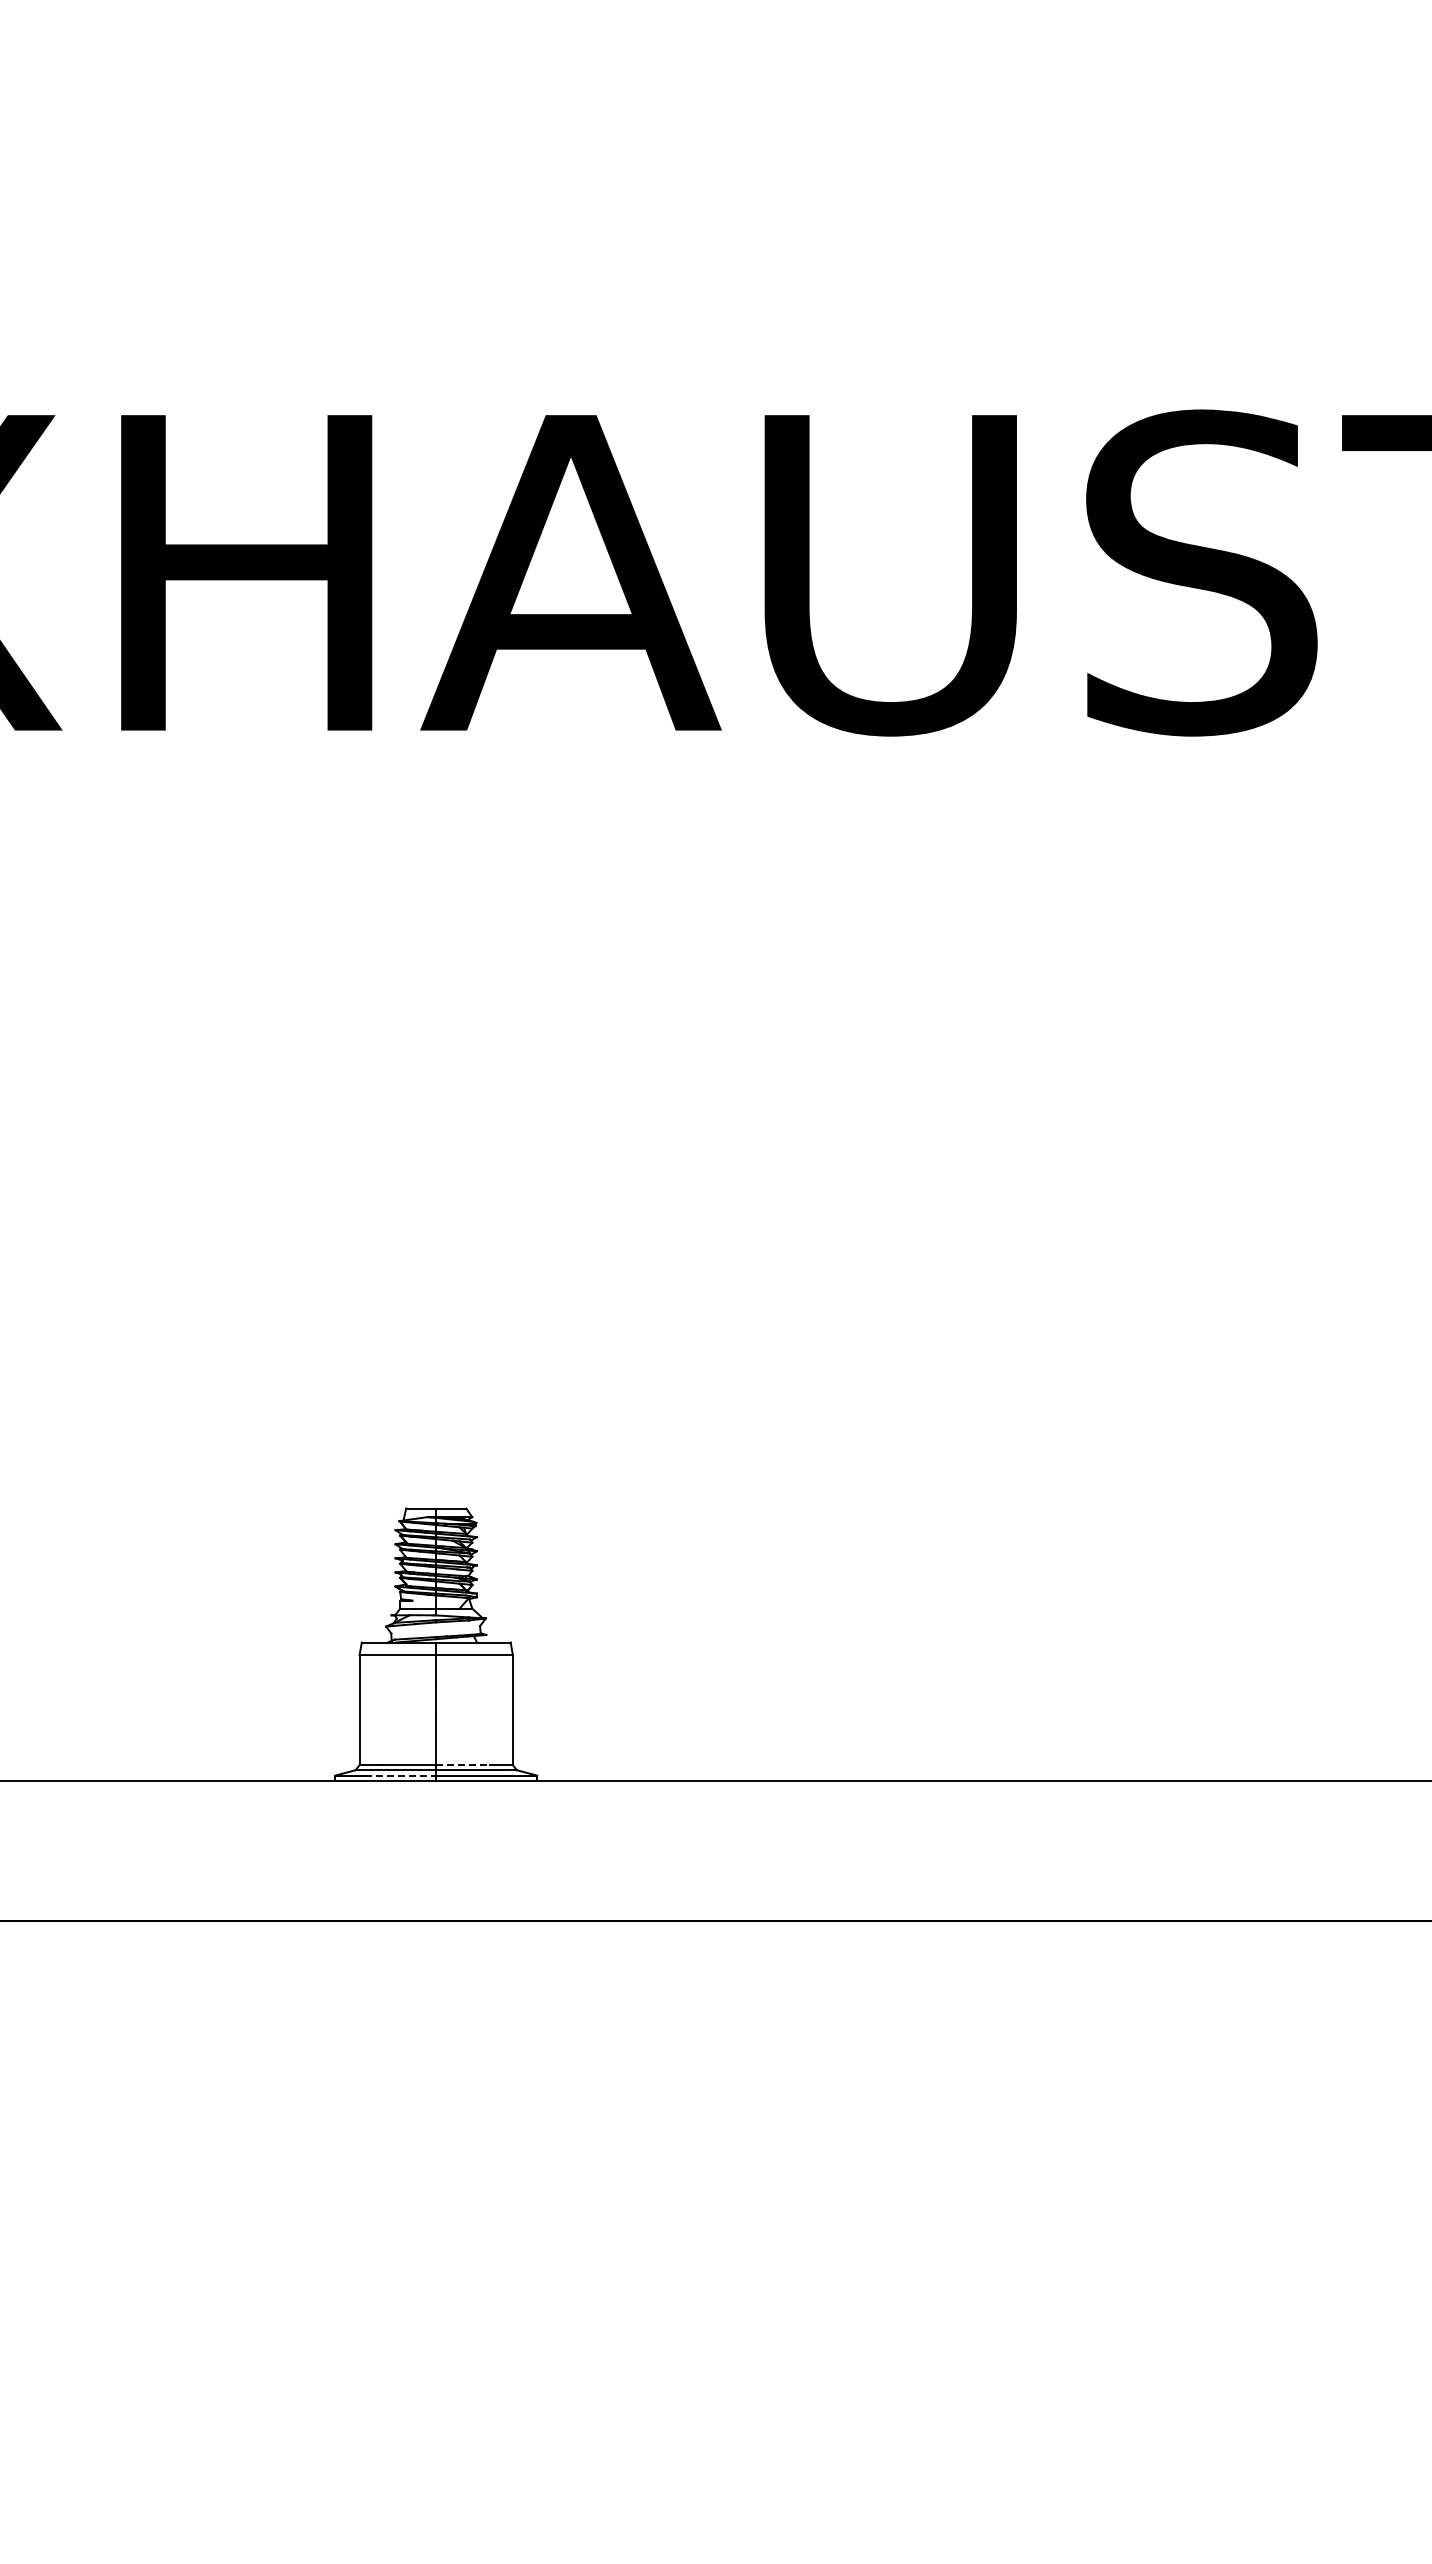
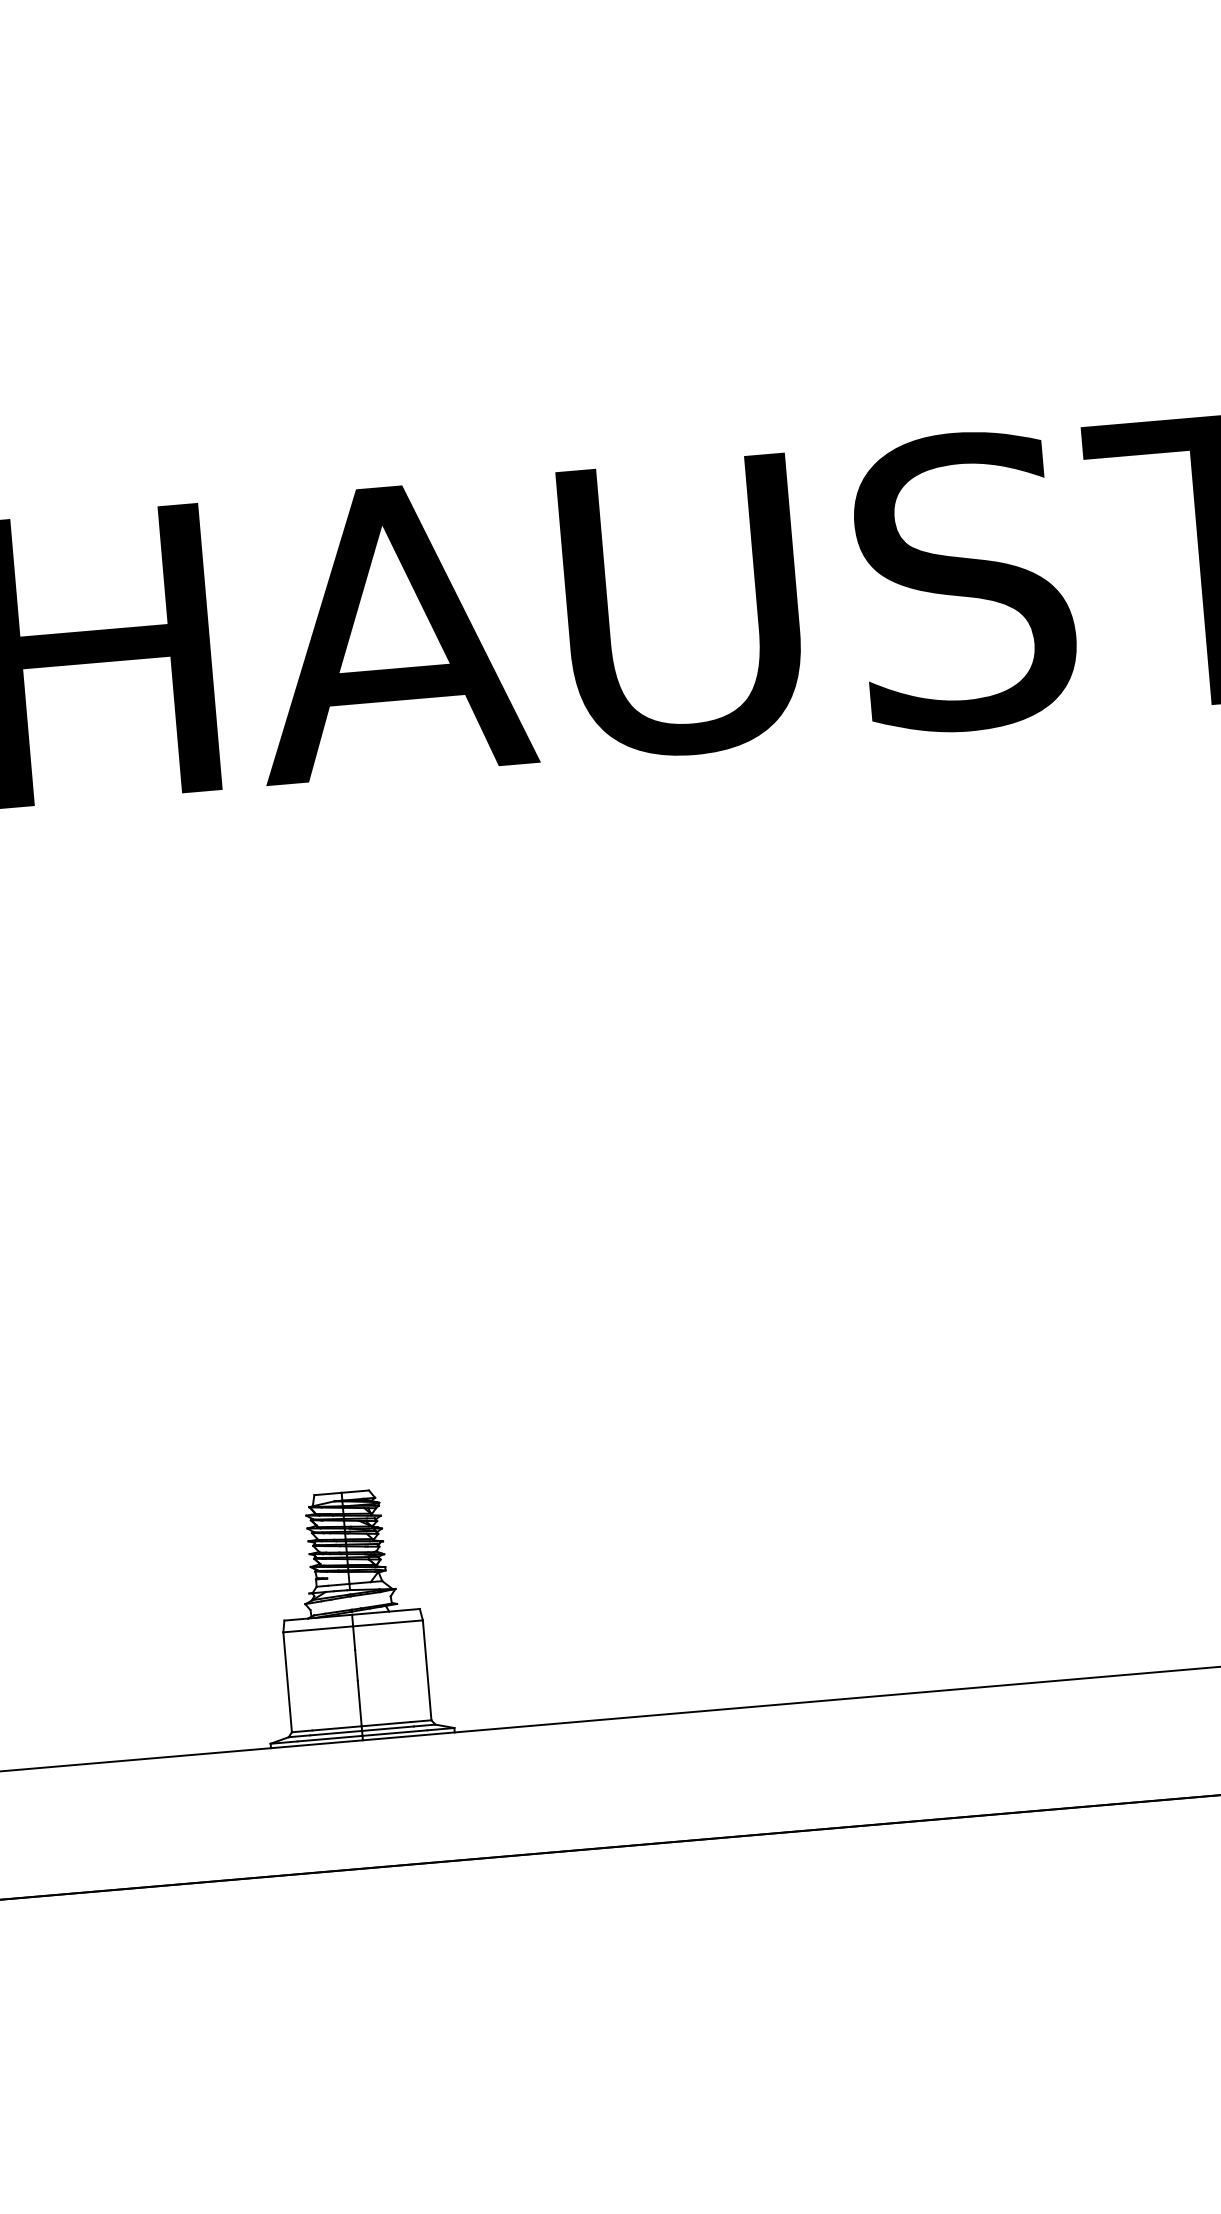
line: (463, 1765) -> (386, 1724), dashed -> solid
line: (400, 1775) -> (329, 1738), dashed -> solid

